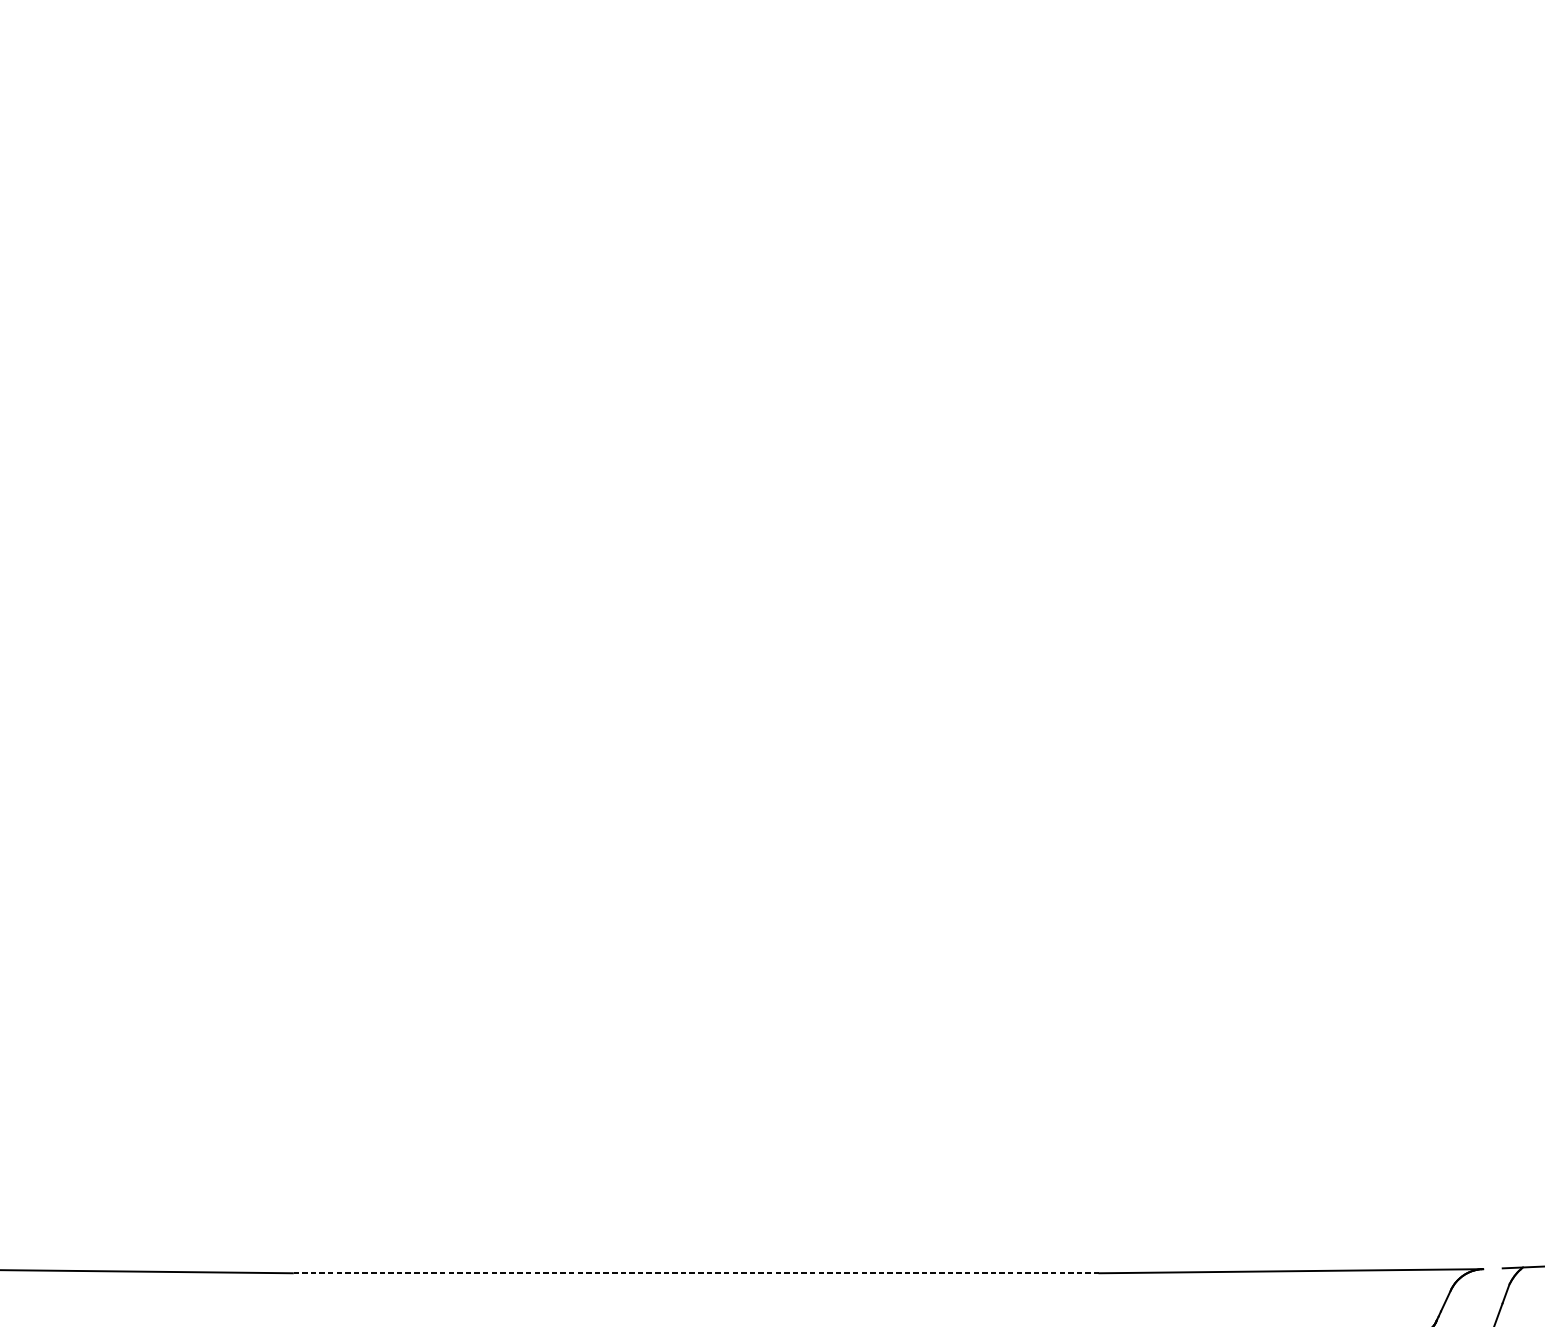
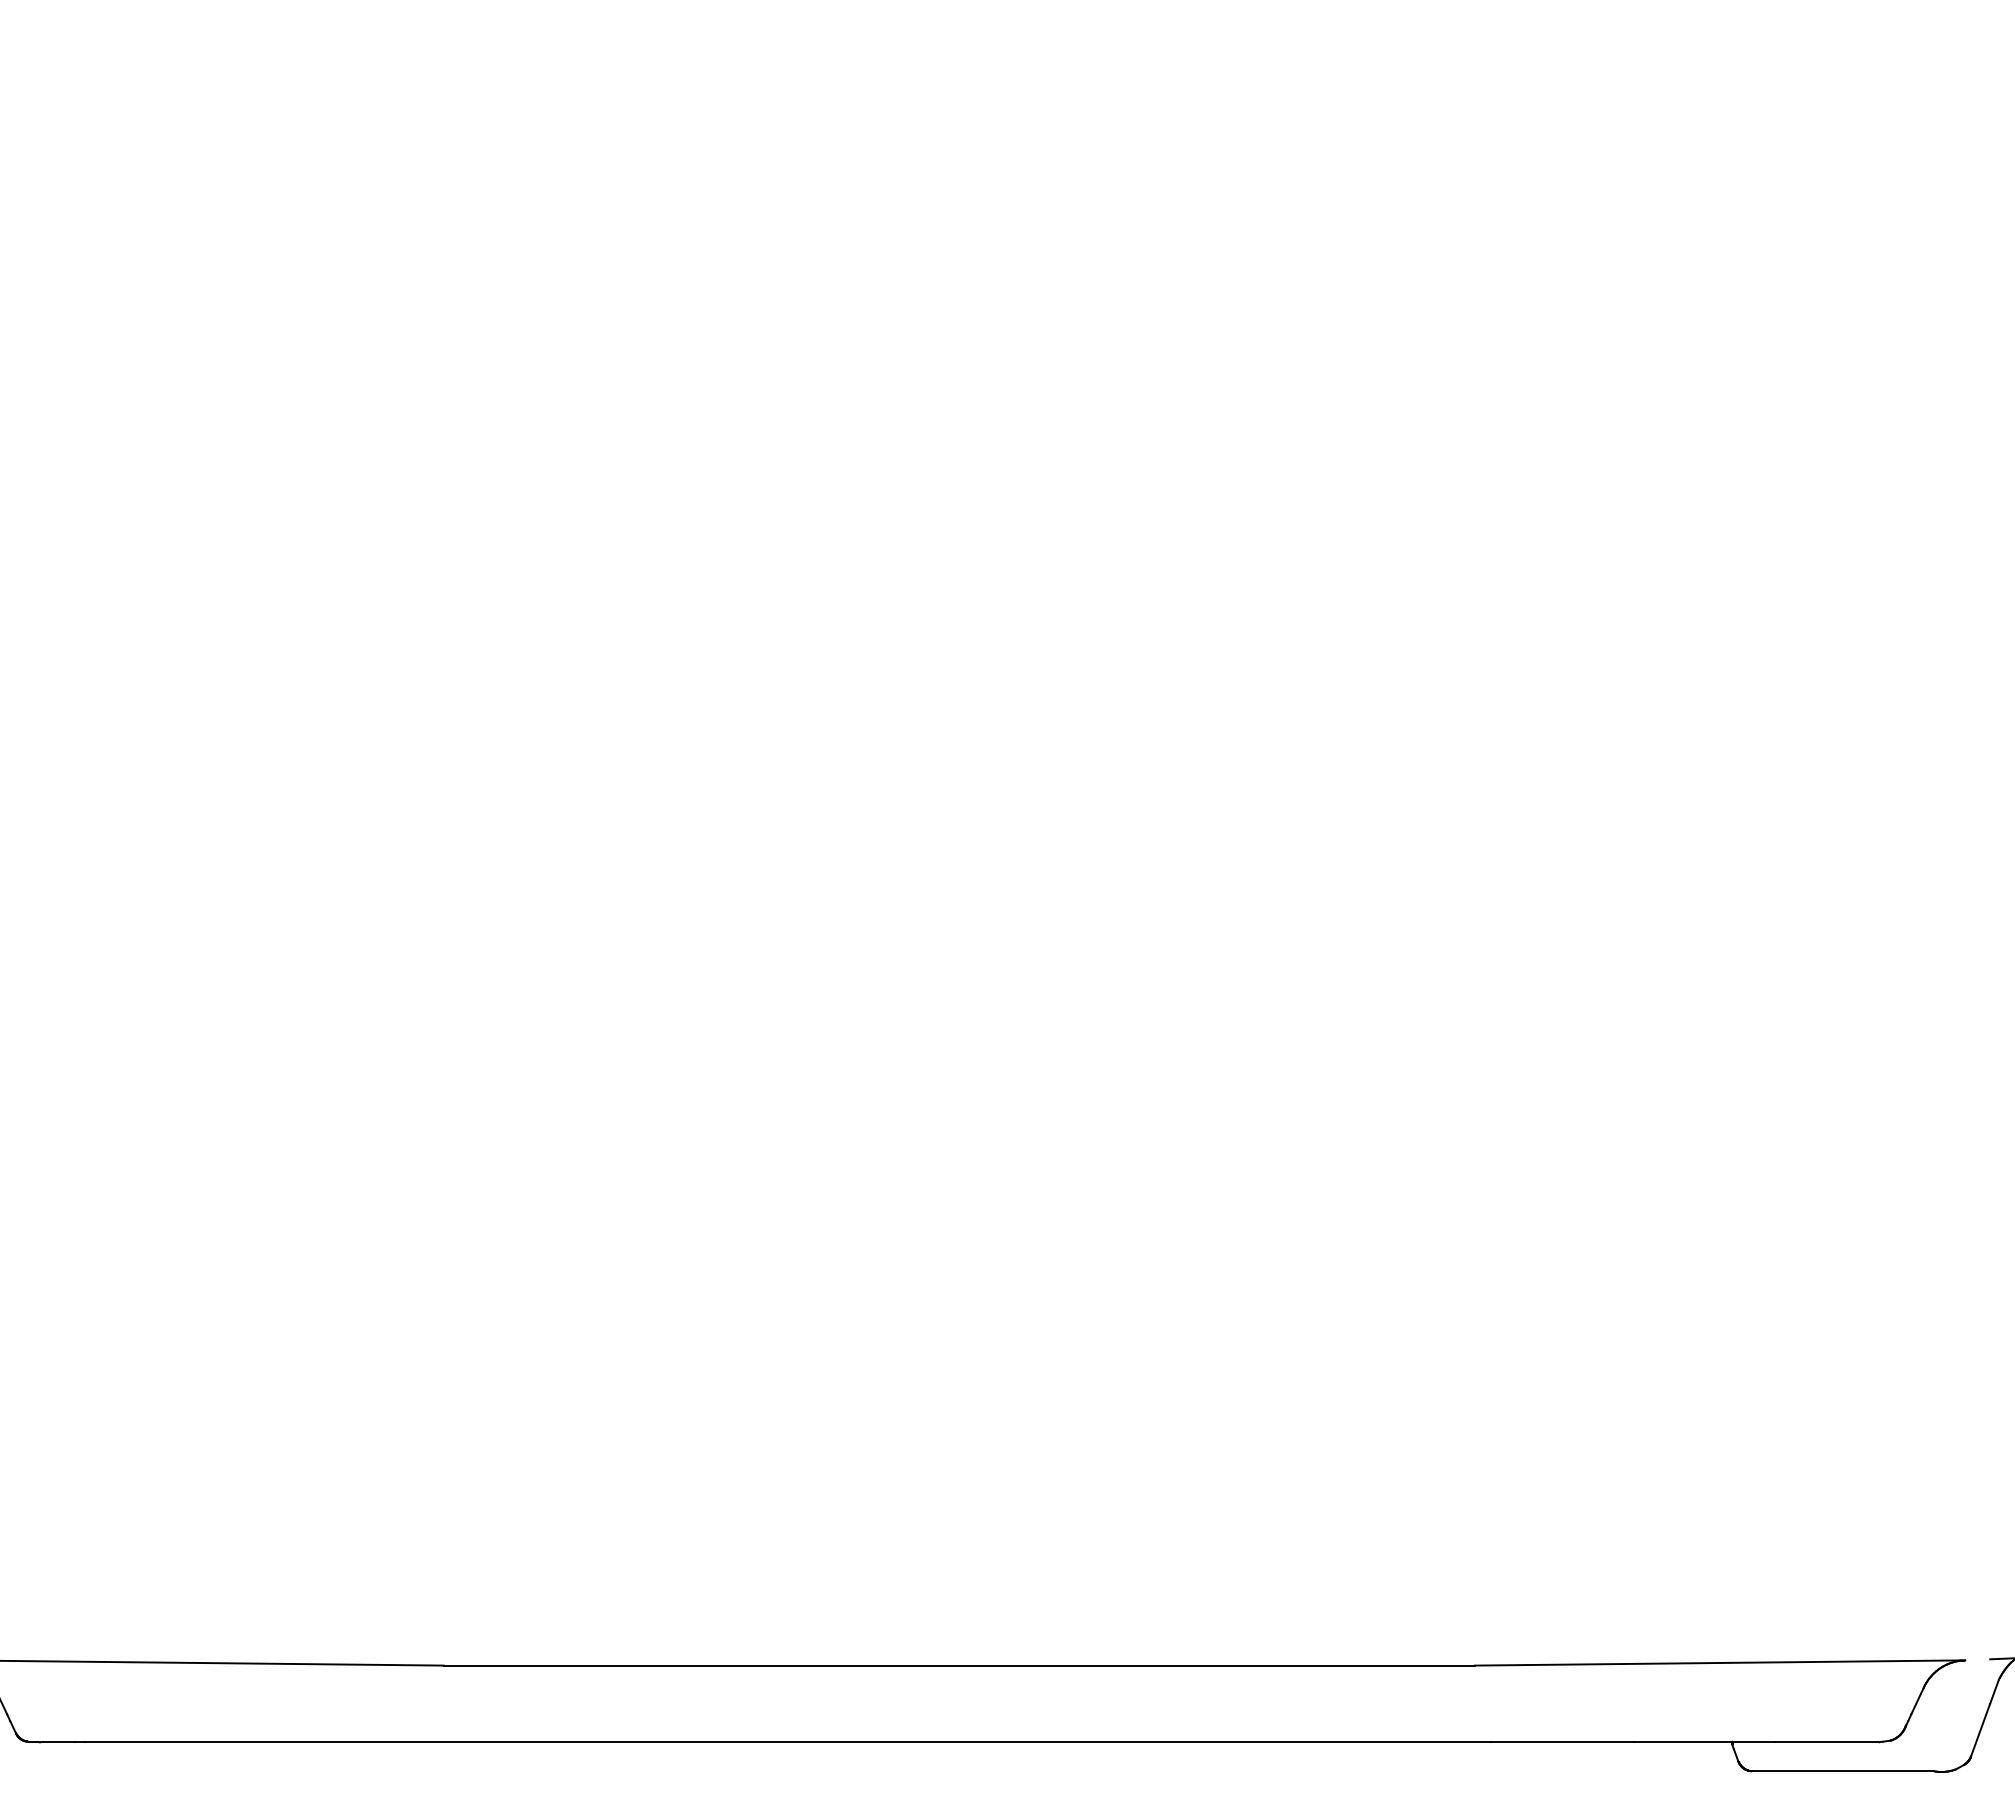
line: (695, 1273) -> (958, 1665), dashed -> solid

